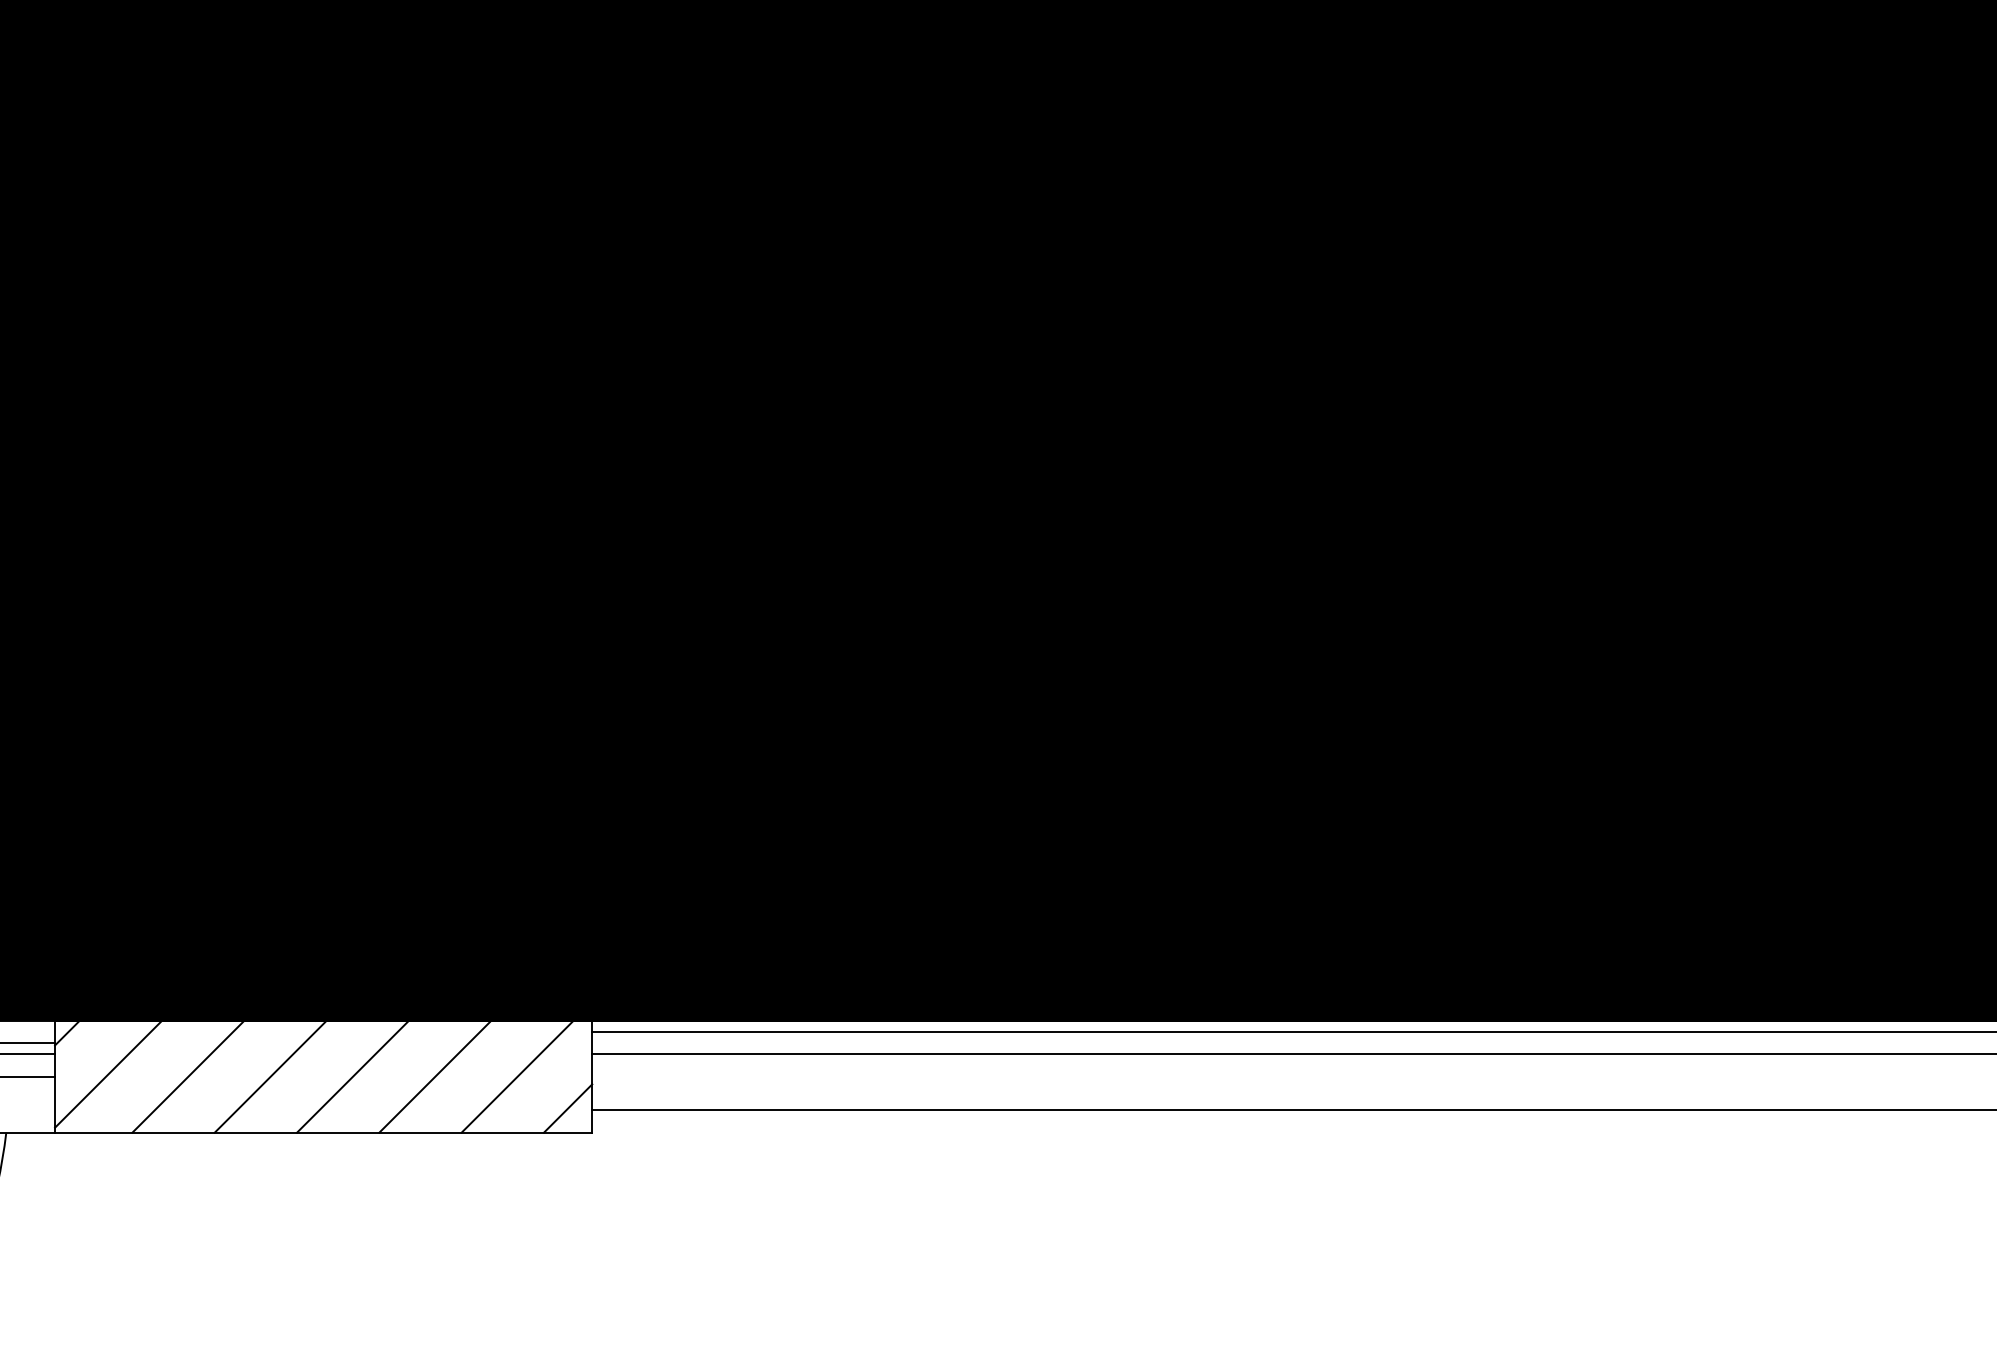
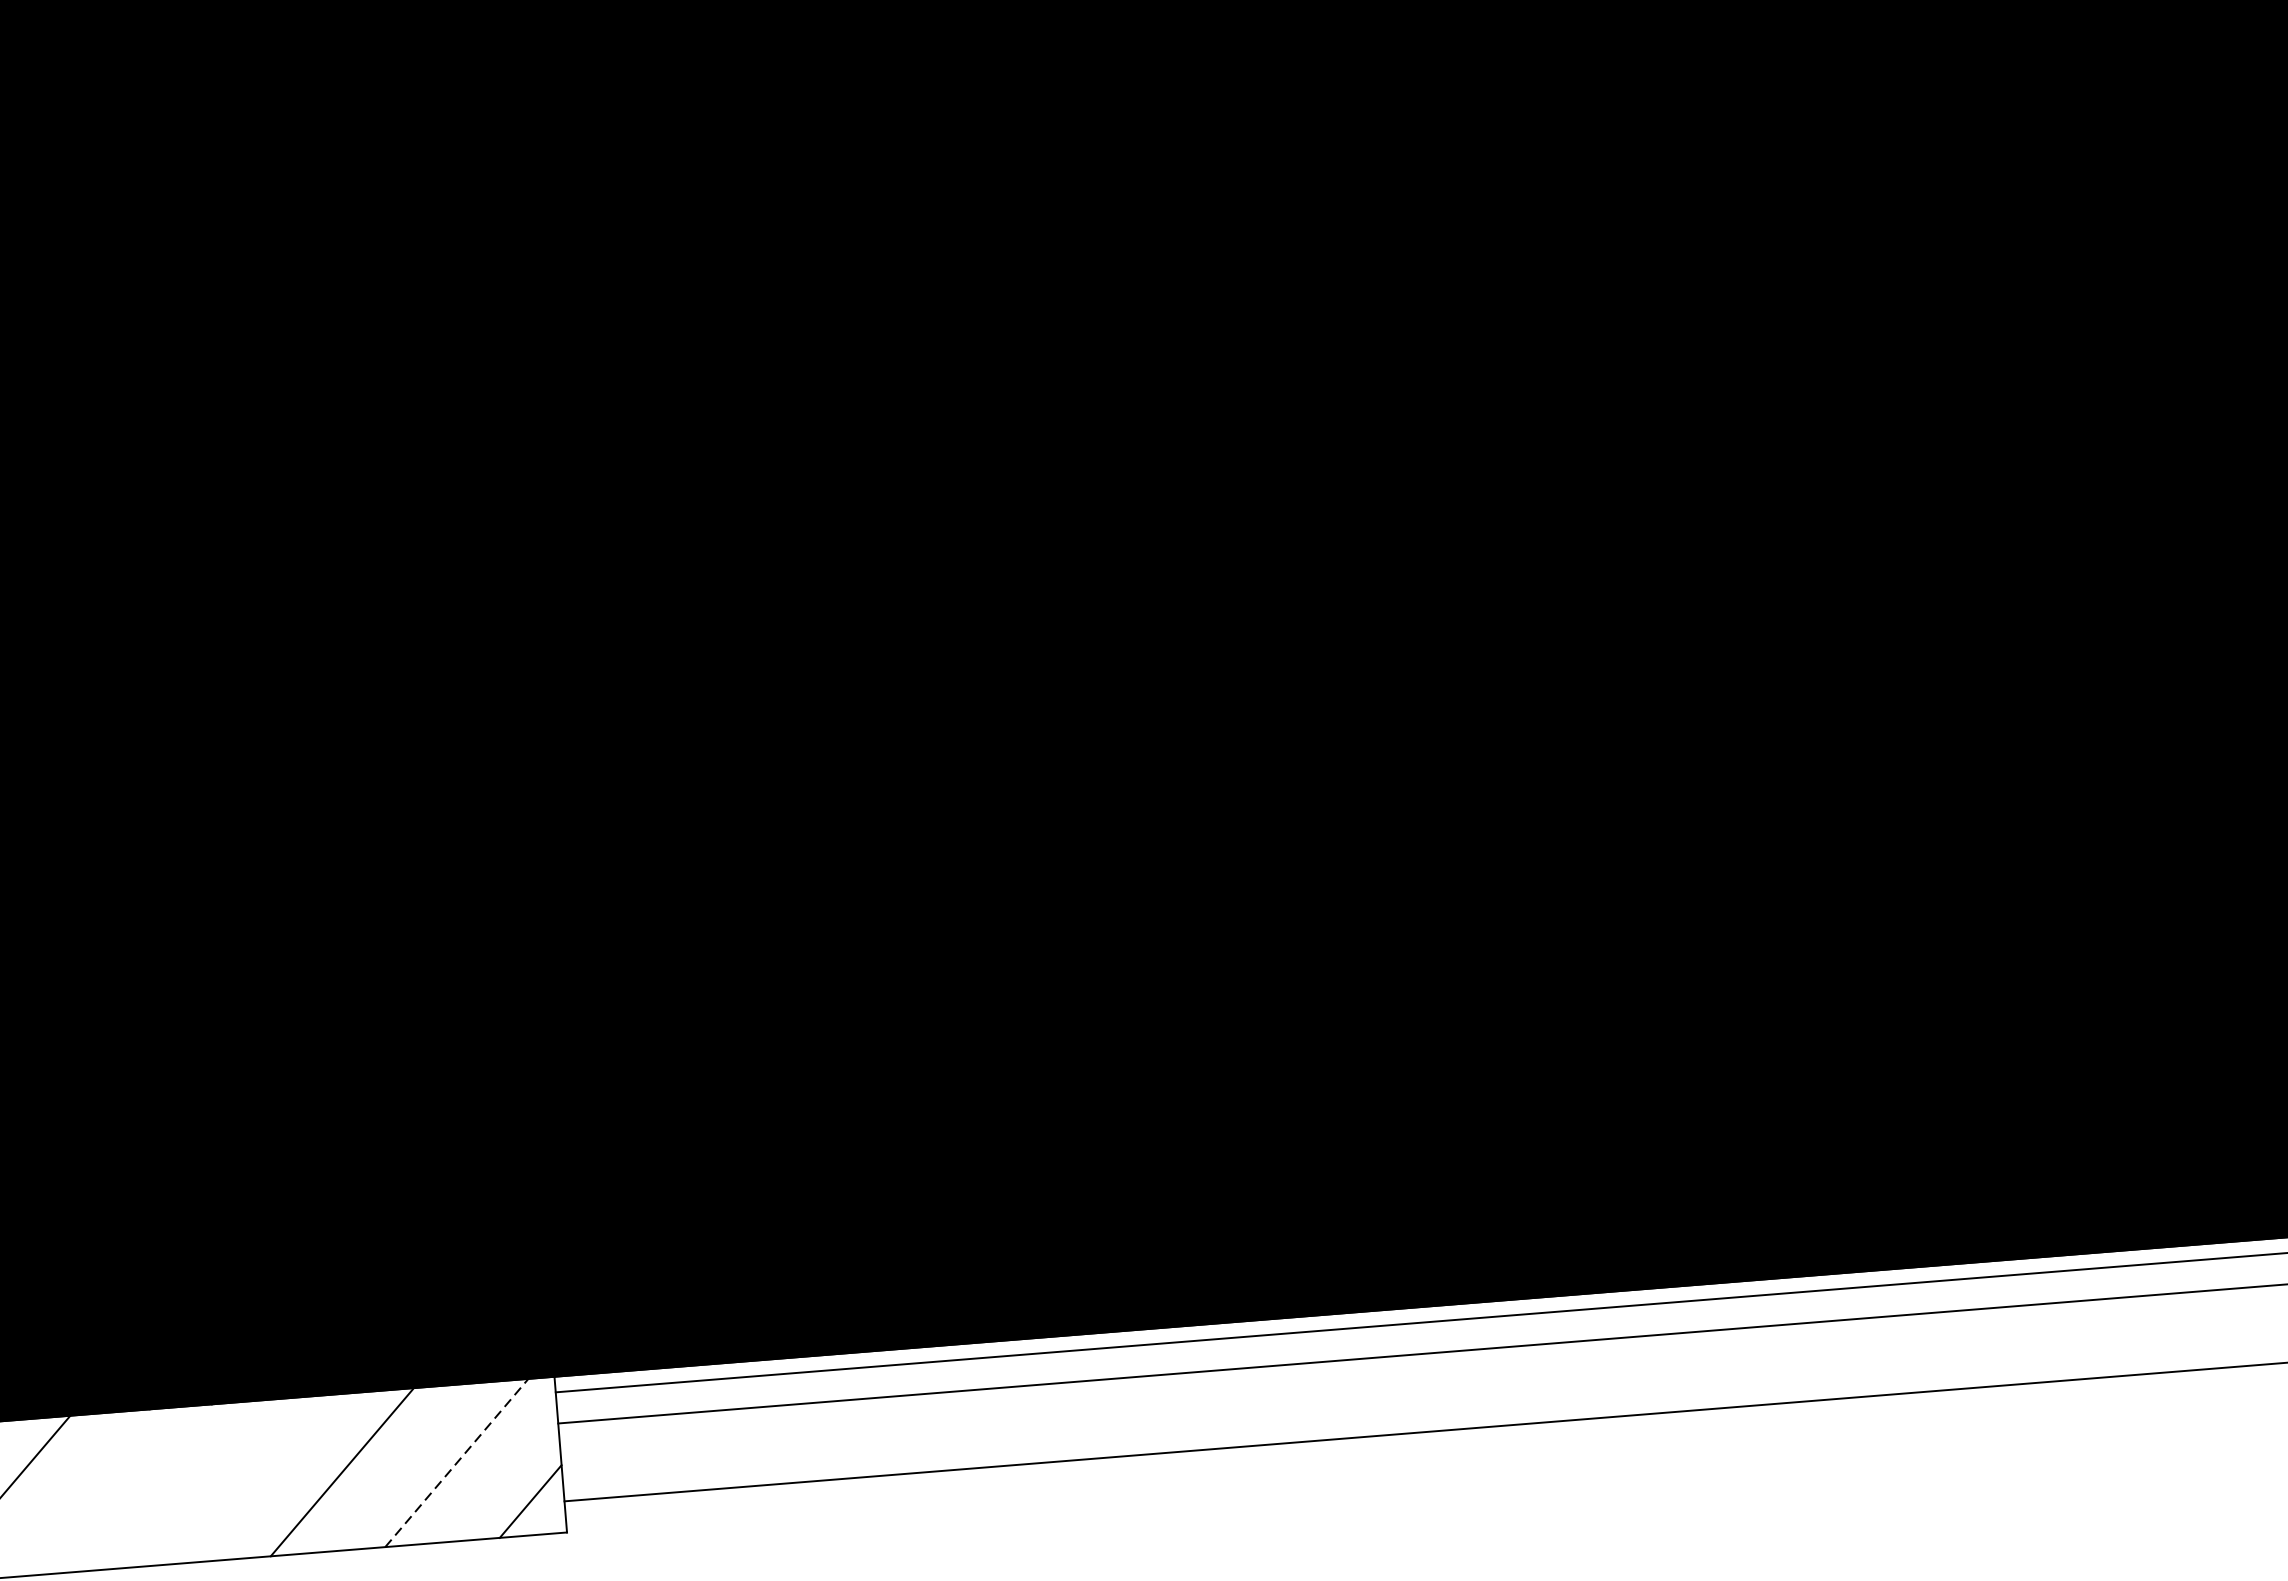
line: (270, 1076) -> (113, 1490), removed
line: (352, 1076) -> (227, 1481), removed
line: (517, 1076) -> (456, 1462), solid -> dashed

